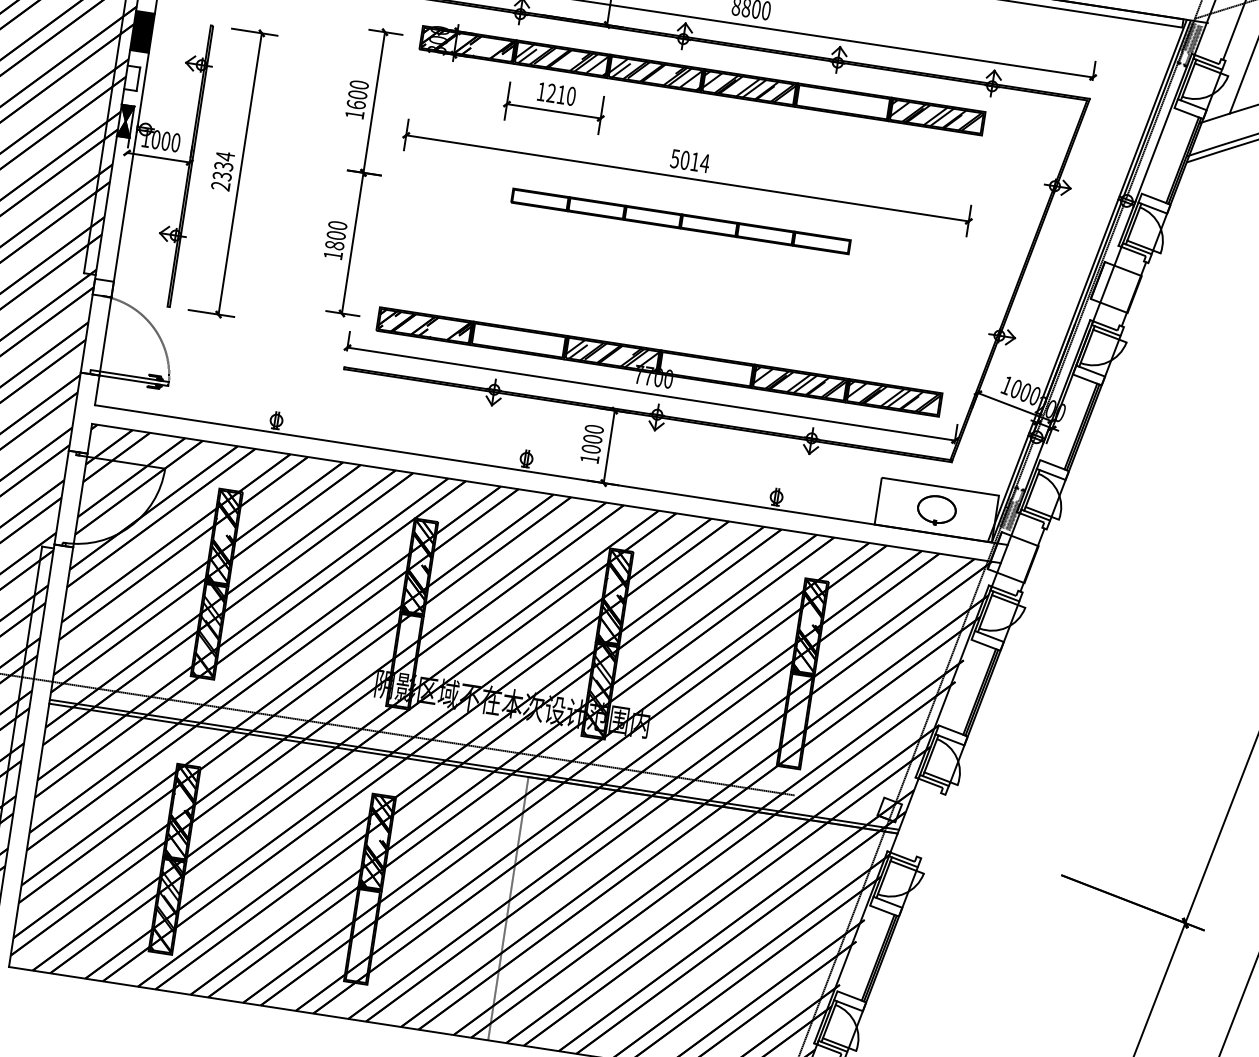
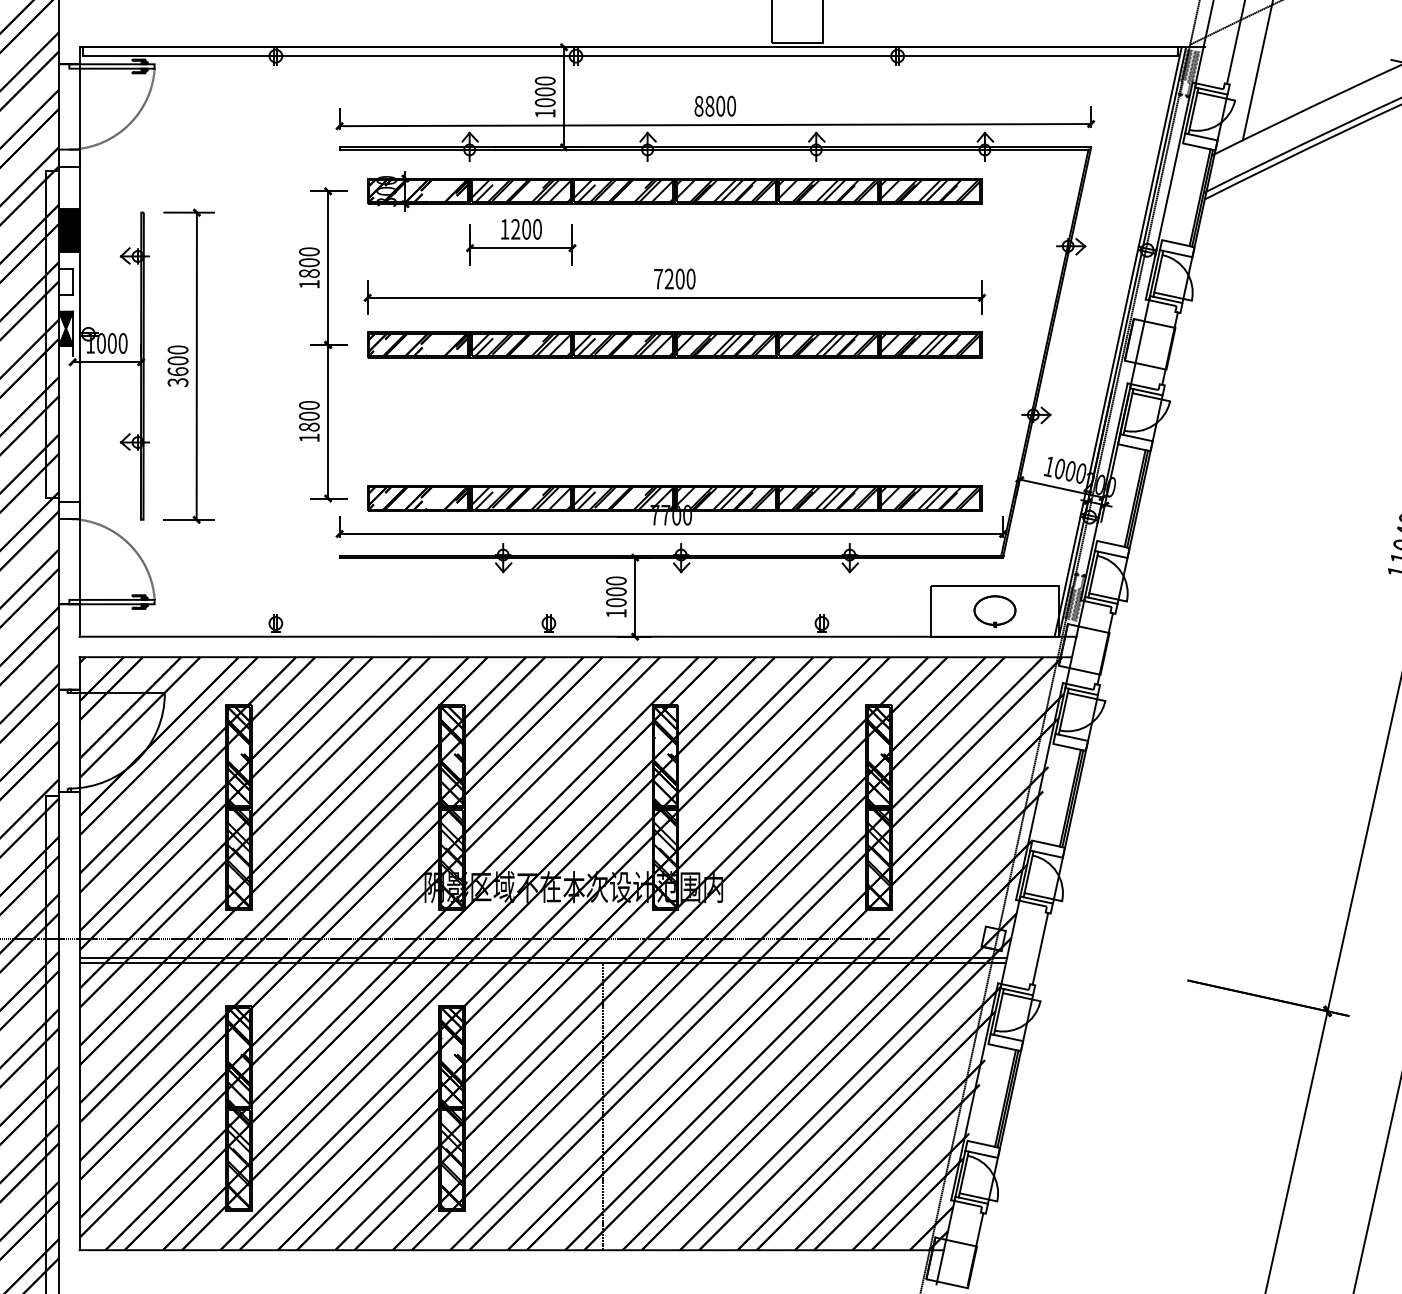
text: (561, 94) -> (526, 229), 1210 -> 1200
hatch: (842, 102) -> (827, 191), added
text: (356, 104) -> (309, 273), 1600 -> 1800
text: (689, 160) -> (674, 278), 5014 -> 7200
text: (222, 171) -> (177, 366), 2334 -> 3600
part: (680, 220) -> (674, 344), size x1.67
hatch: (518, 340) -> (520, 498), added
hatch: (705, 369) -> (725, 498), added
hatch: (405, 660) -> (452, 858), added
hatch: (795, 720) -> (878, 858), added
line: (931, 825) -> (1040, 948), added
hatch: (363, 935) -> (452, 1158), added

